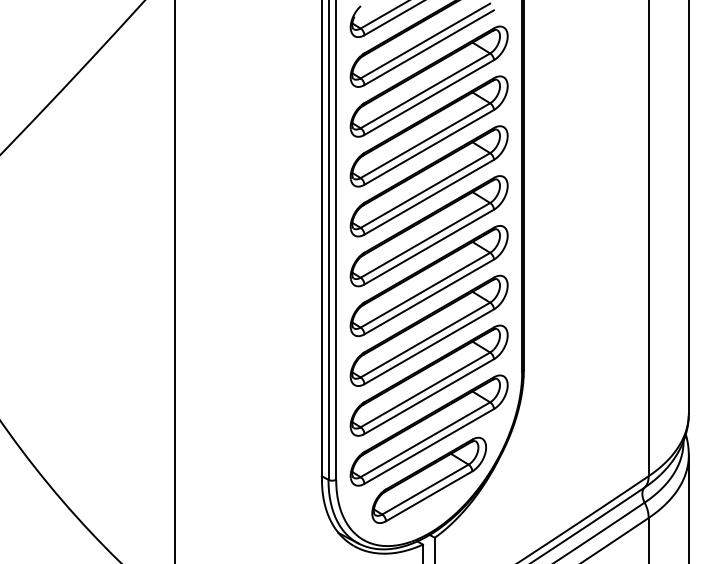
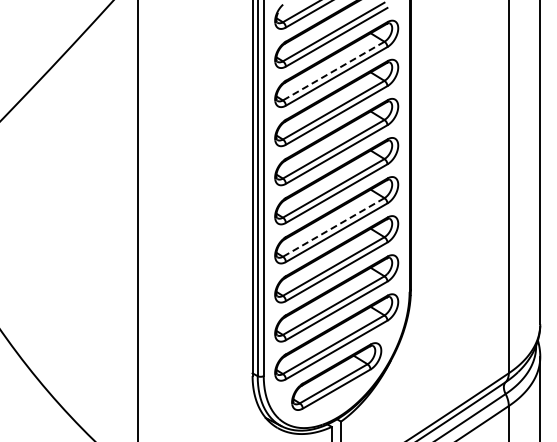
line: (425, 91) -> (333, 71), solid -> dashed
line: (425, 290) -> (333, 227), solid -> dashed

